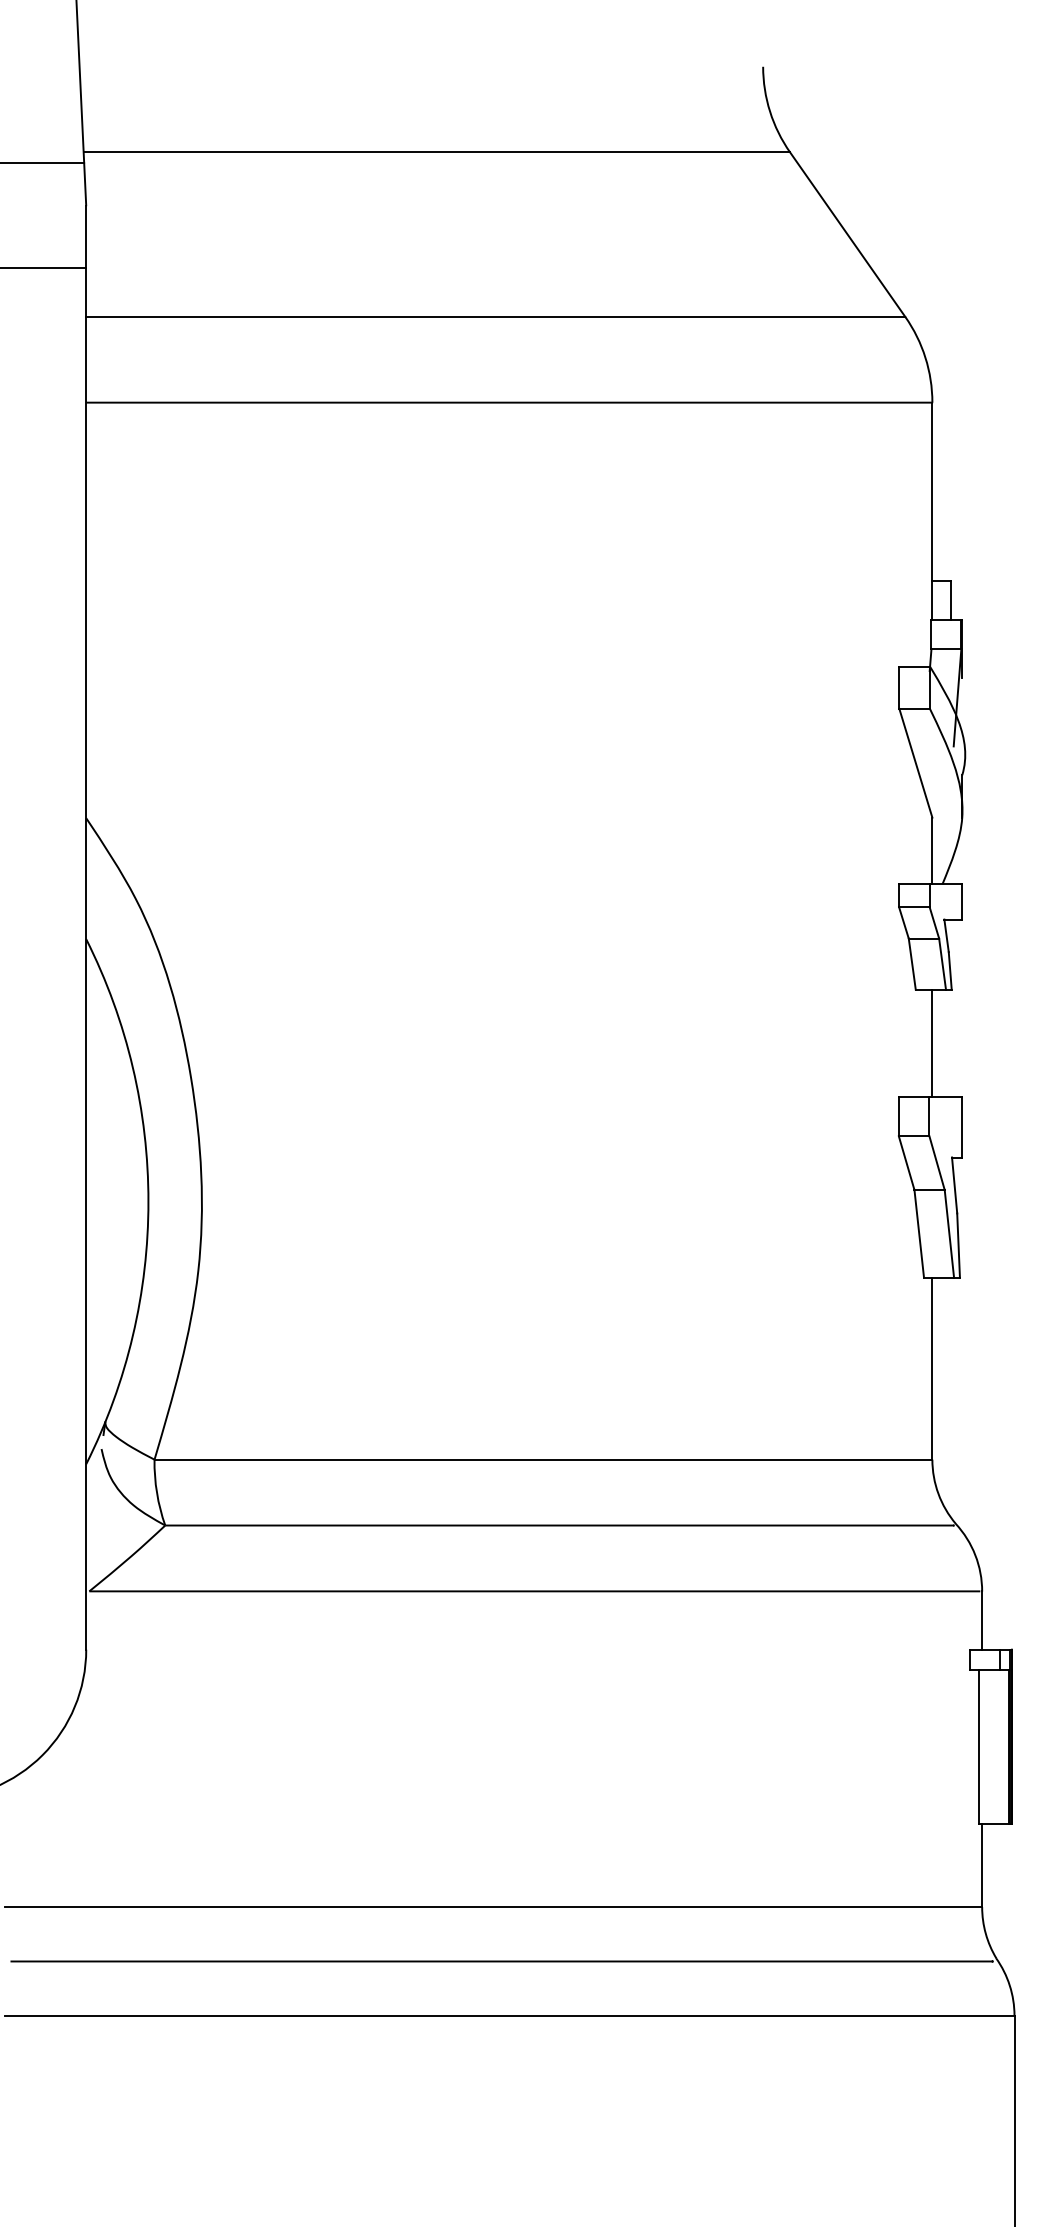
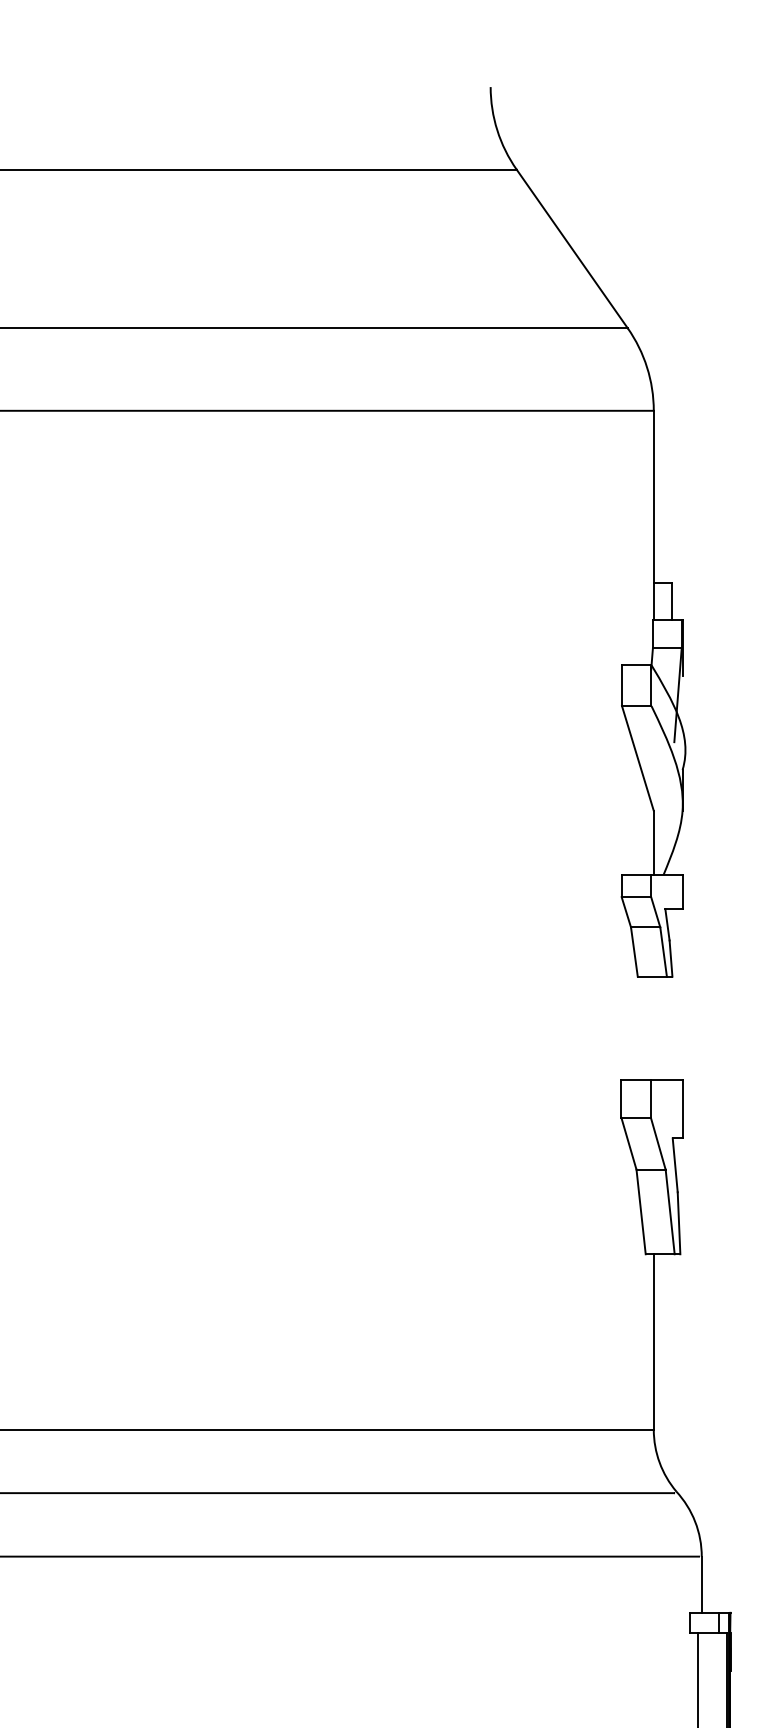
line: (932, 1043) -> (653, 1028), removed

